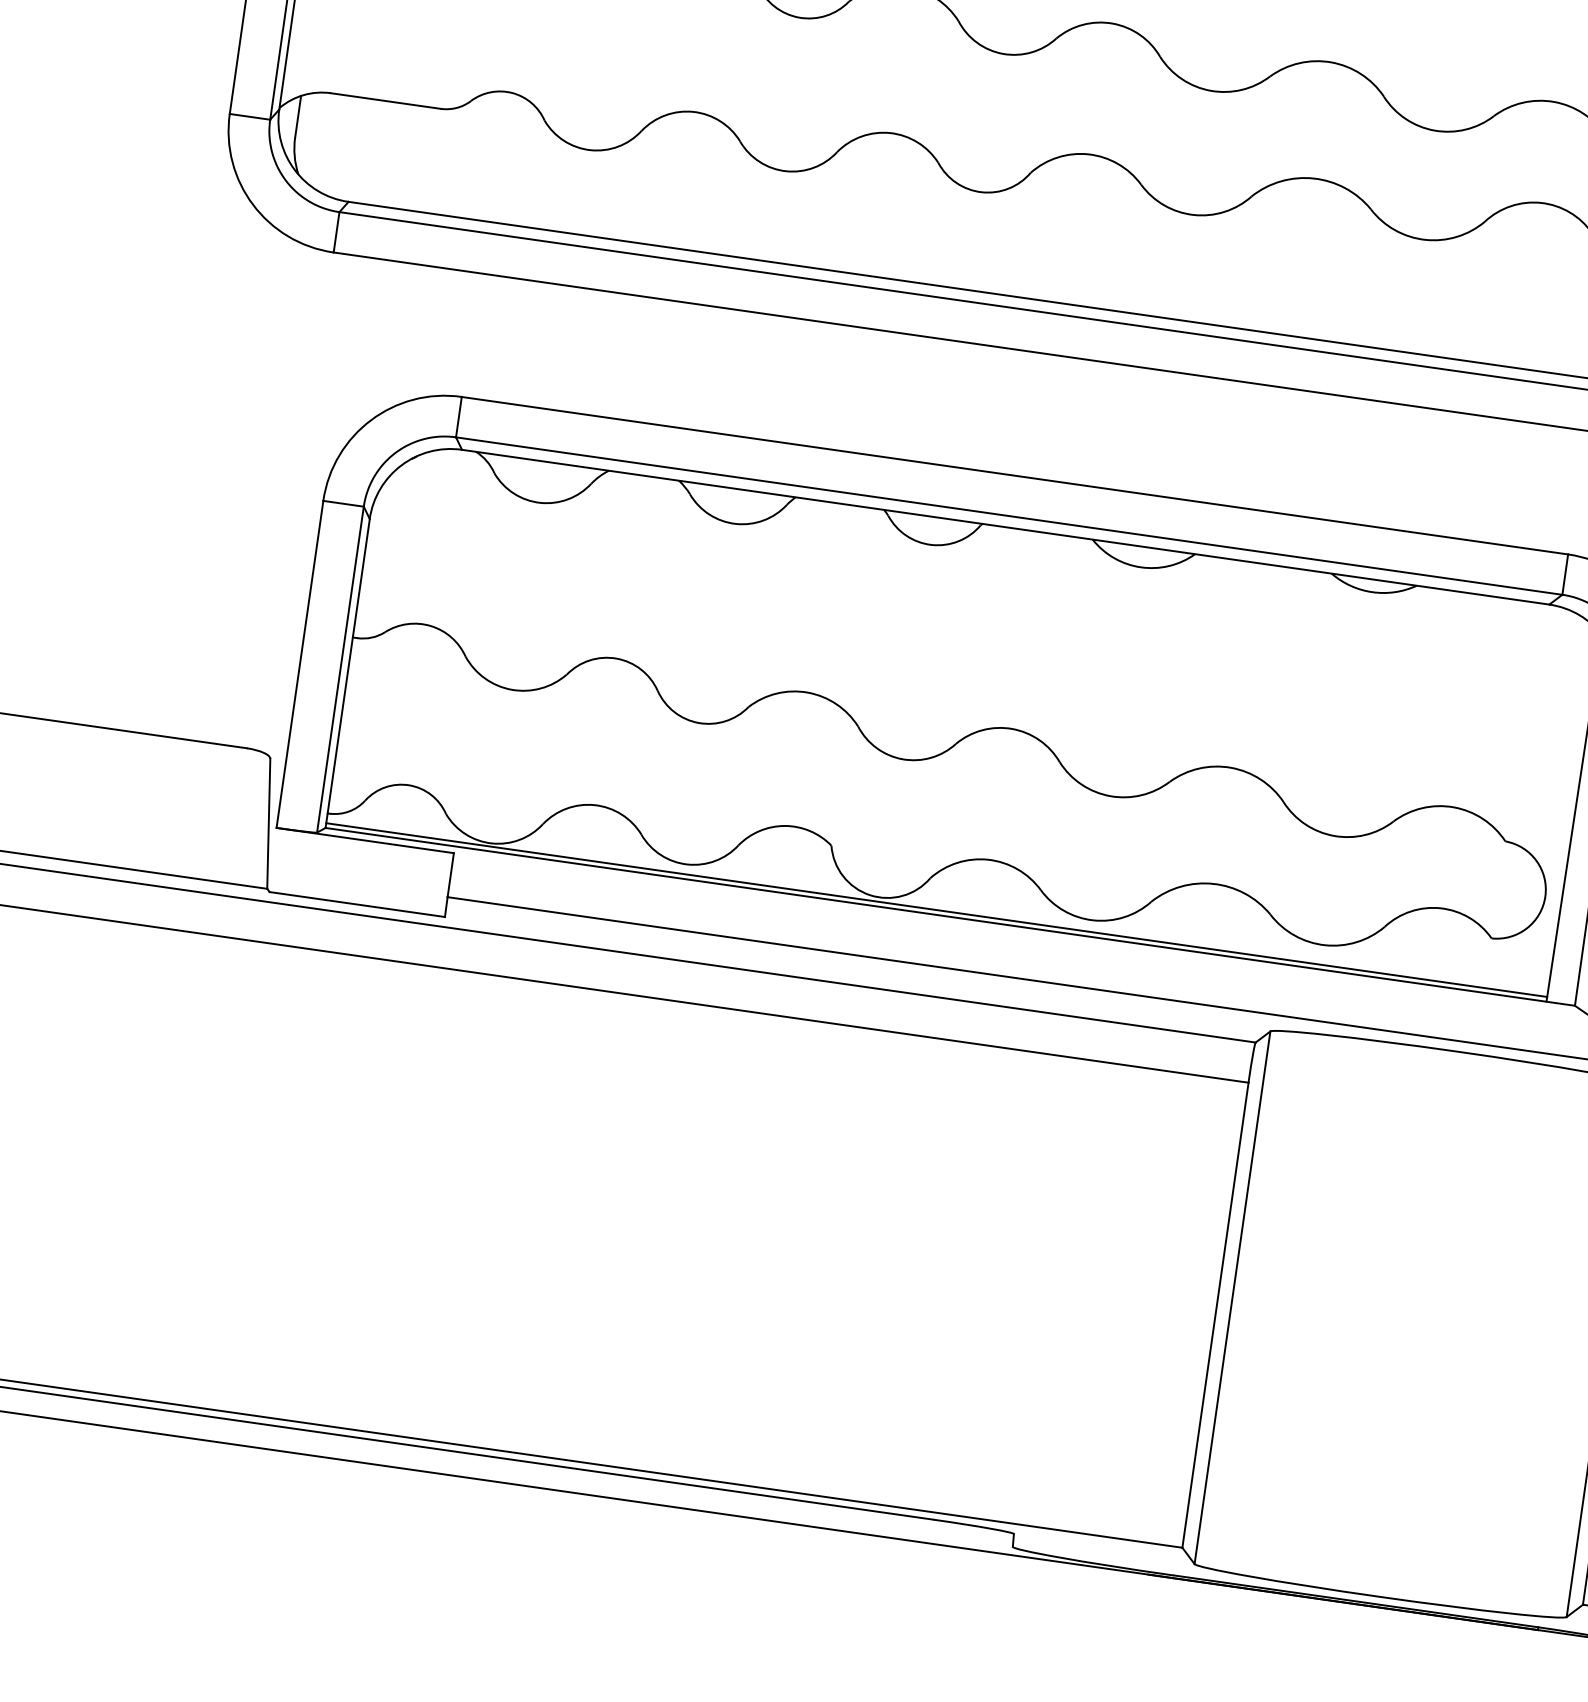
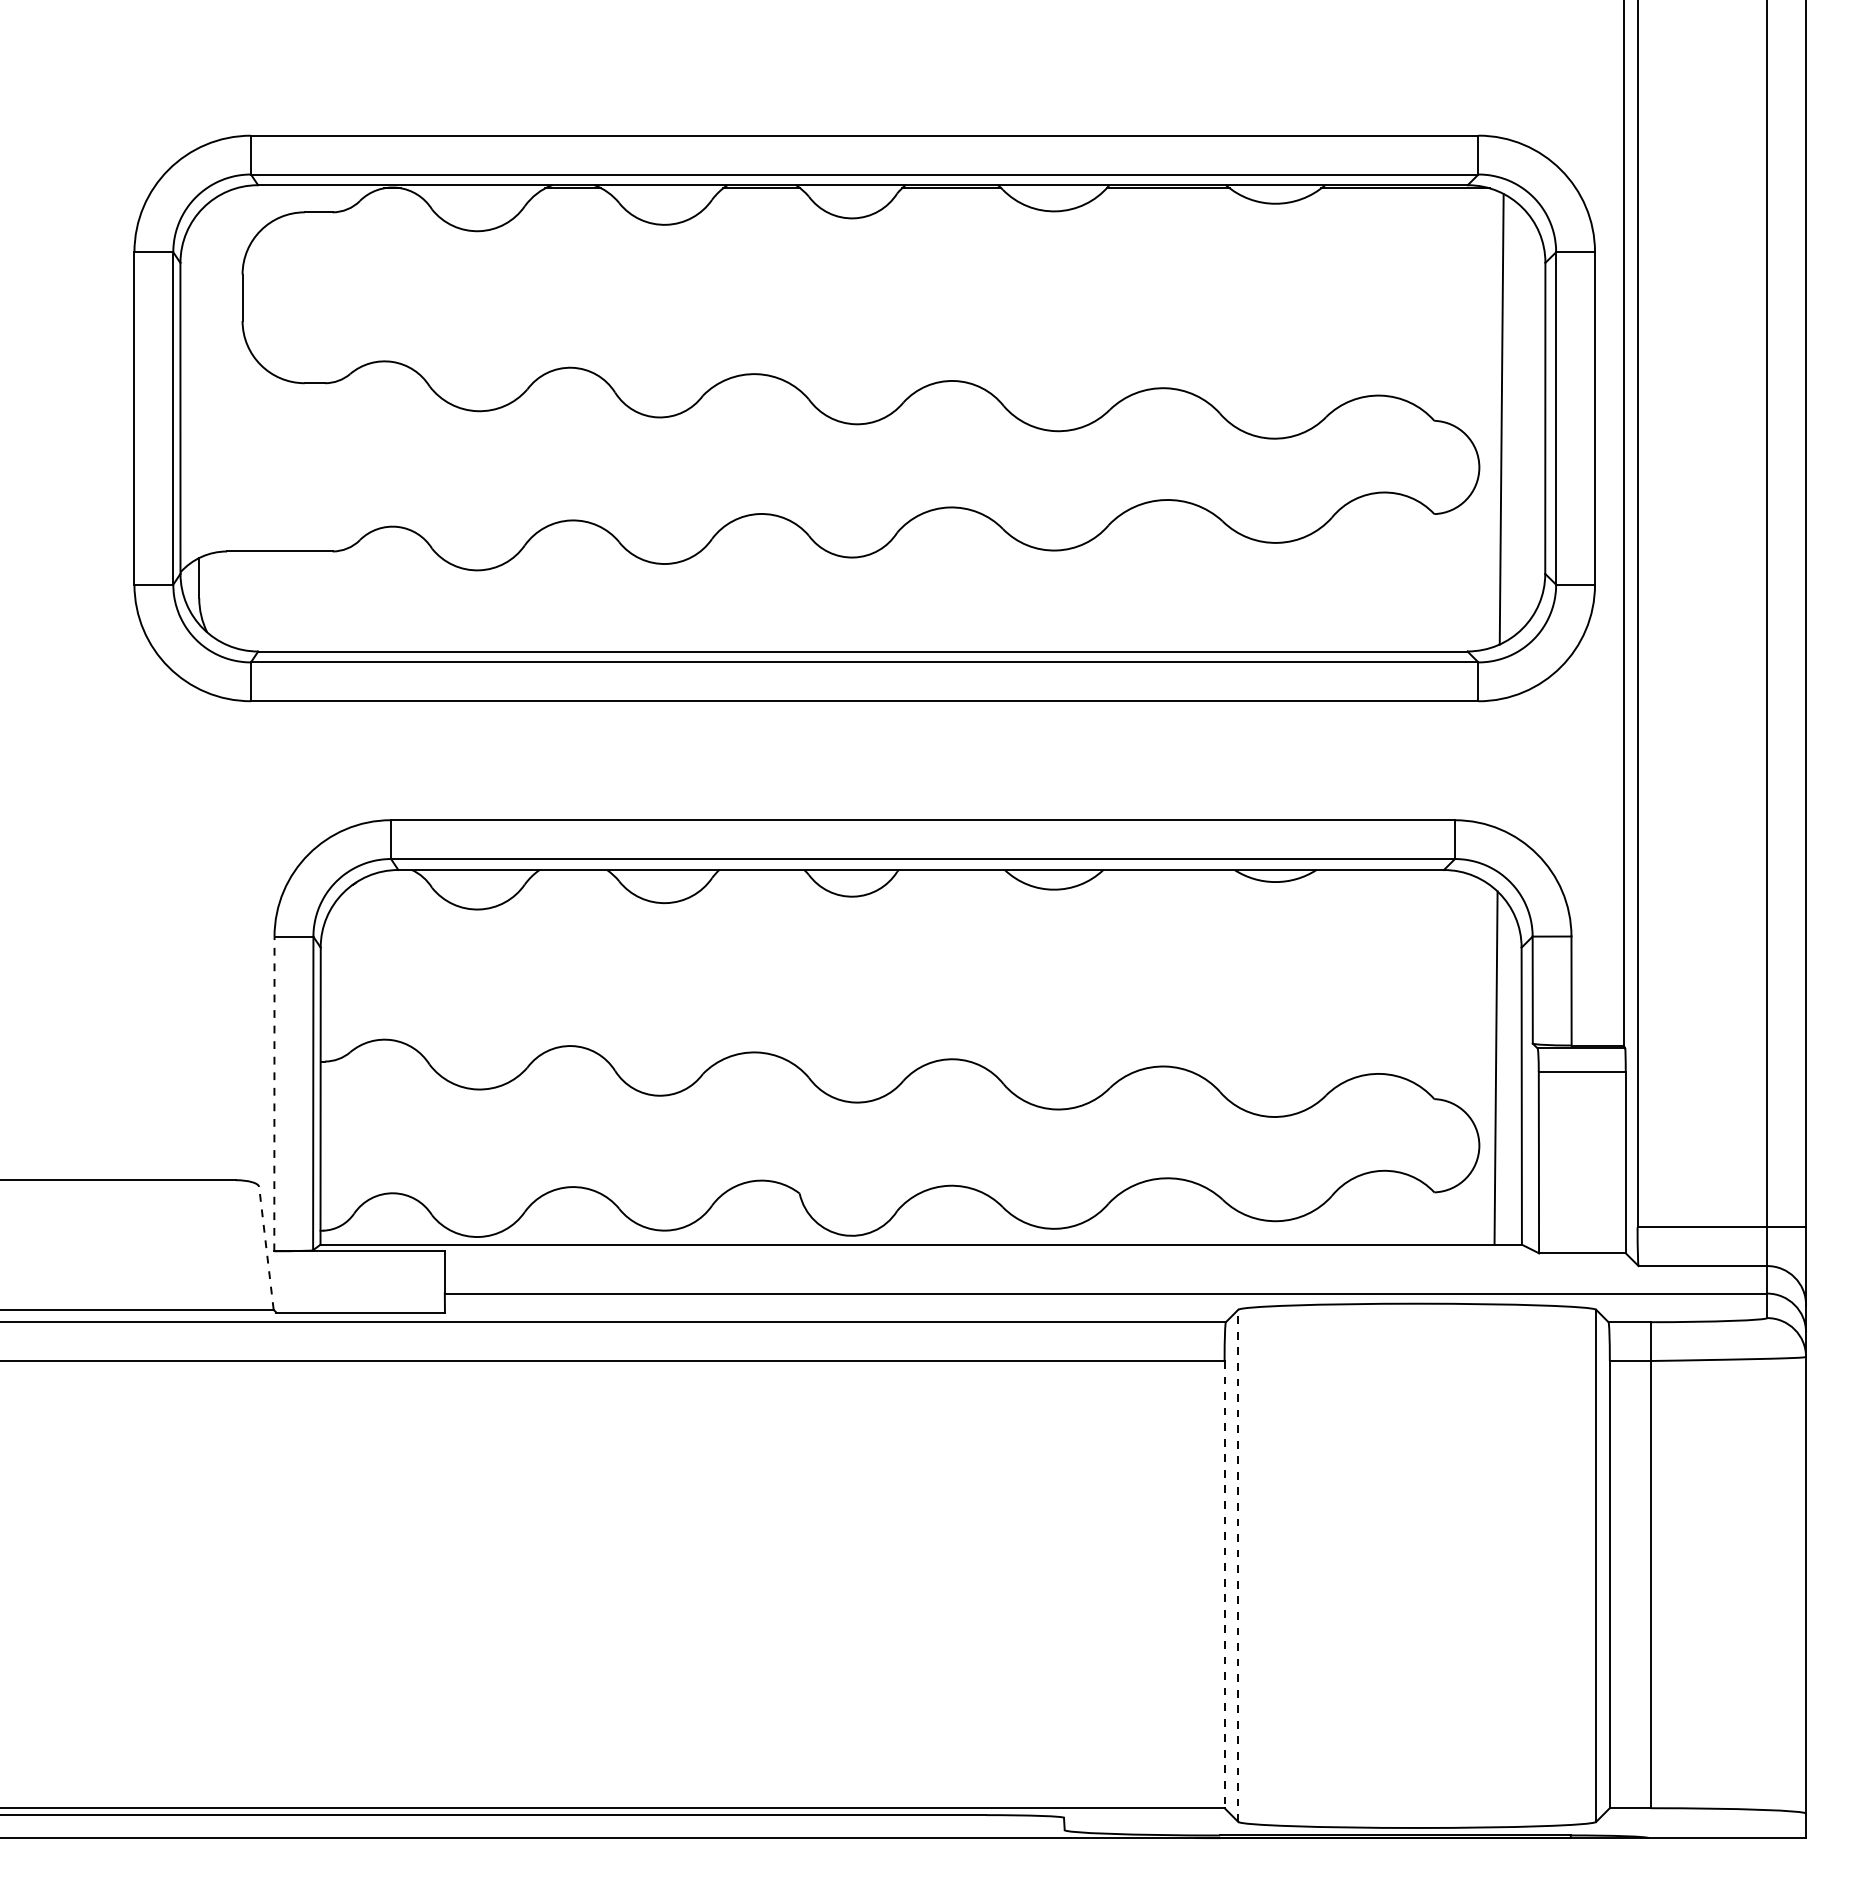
line: (300, 663) -> (274, 1093), solid -> dashed
line: (268, 823) -> (266, 1248), solid -> dashed
line: (936, 910) -> (907, 1240), removed
line: (1232, 1297) -> (1238, 1565), solid -> dashed
line: (1215, 1315) -> (1224, 1584), solid -> dashed

